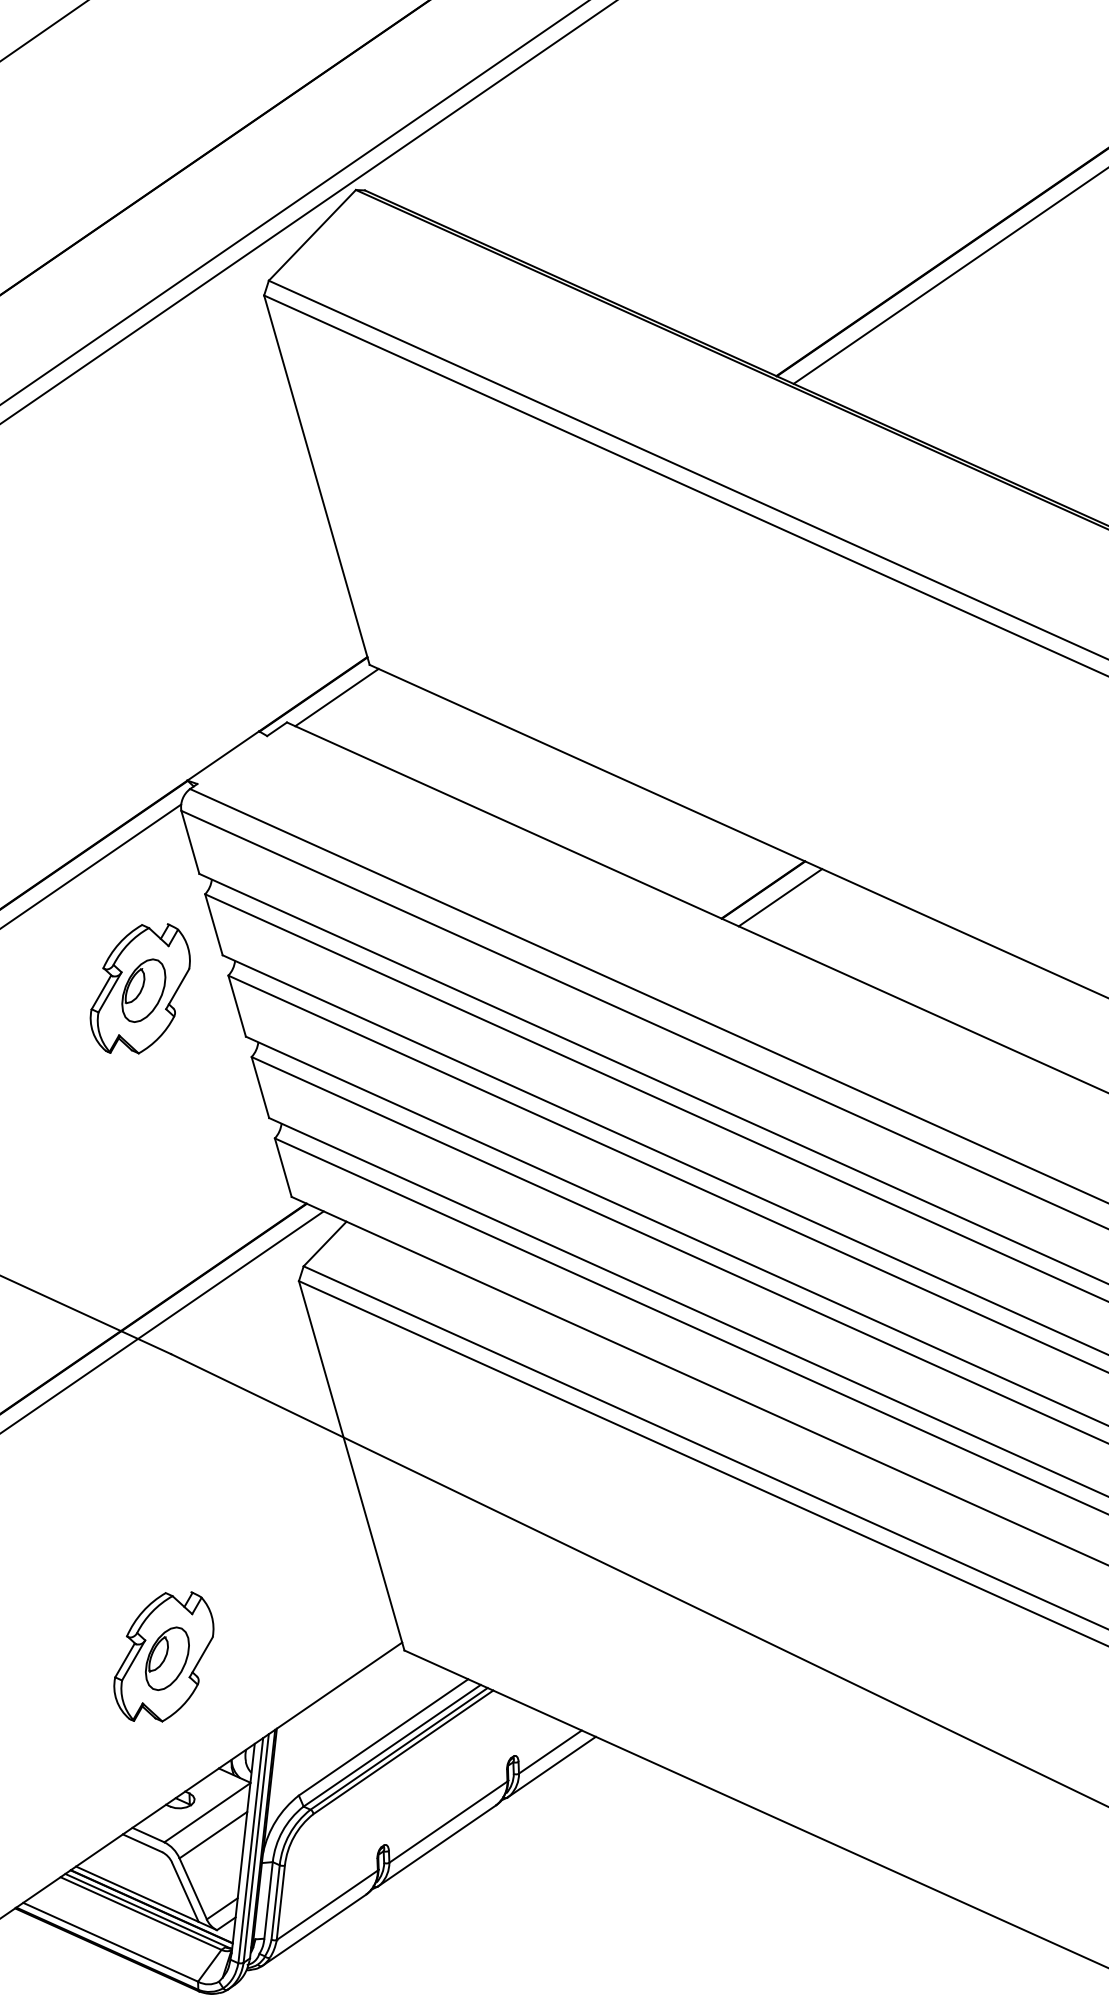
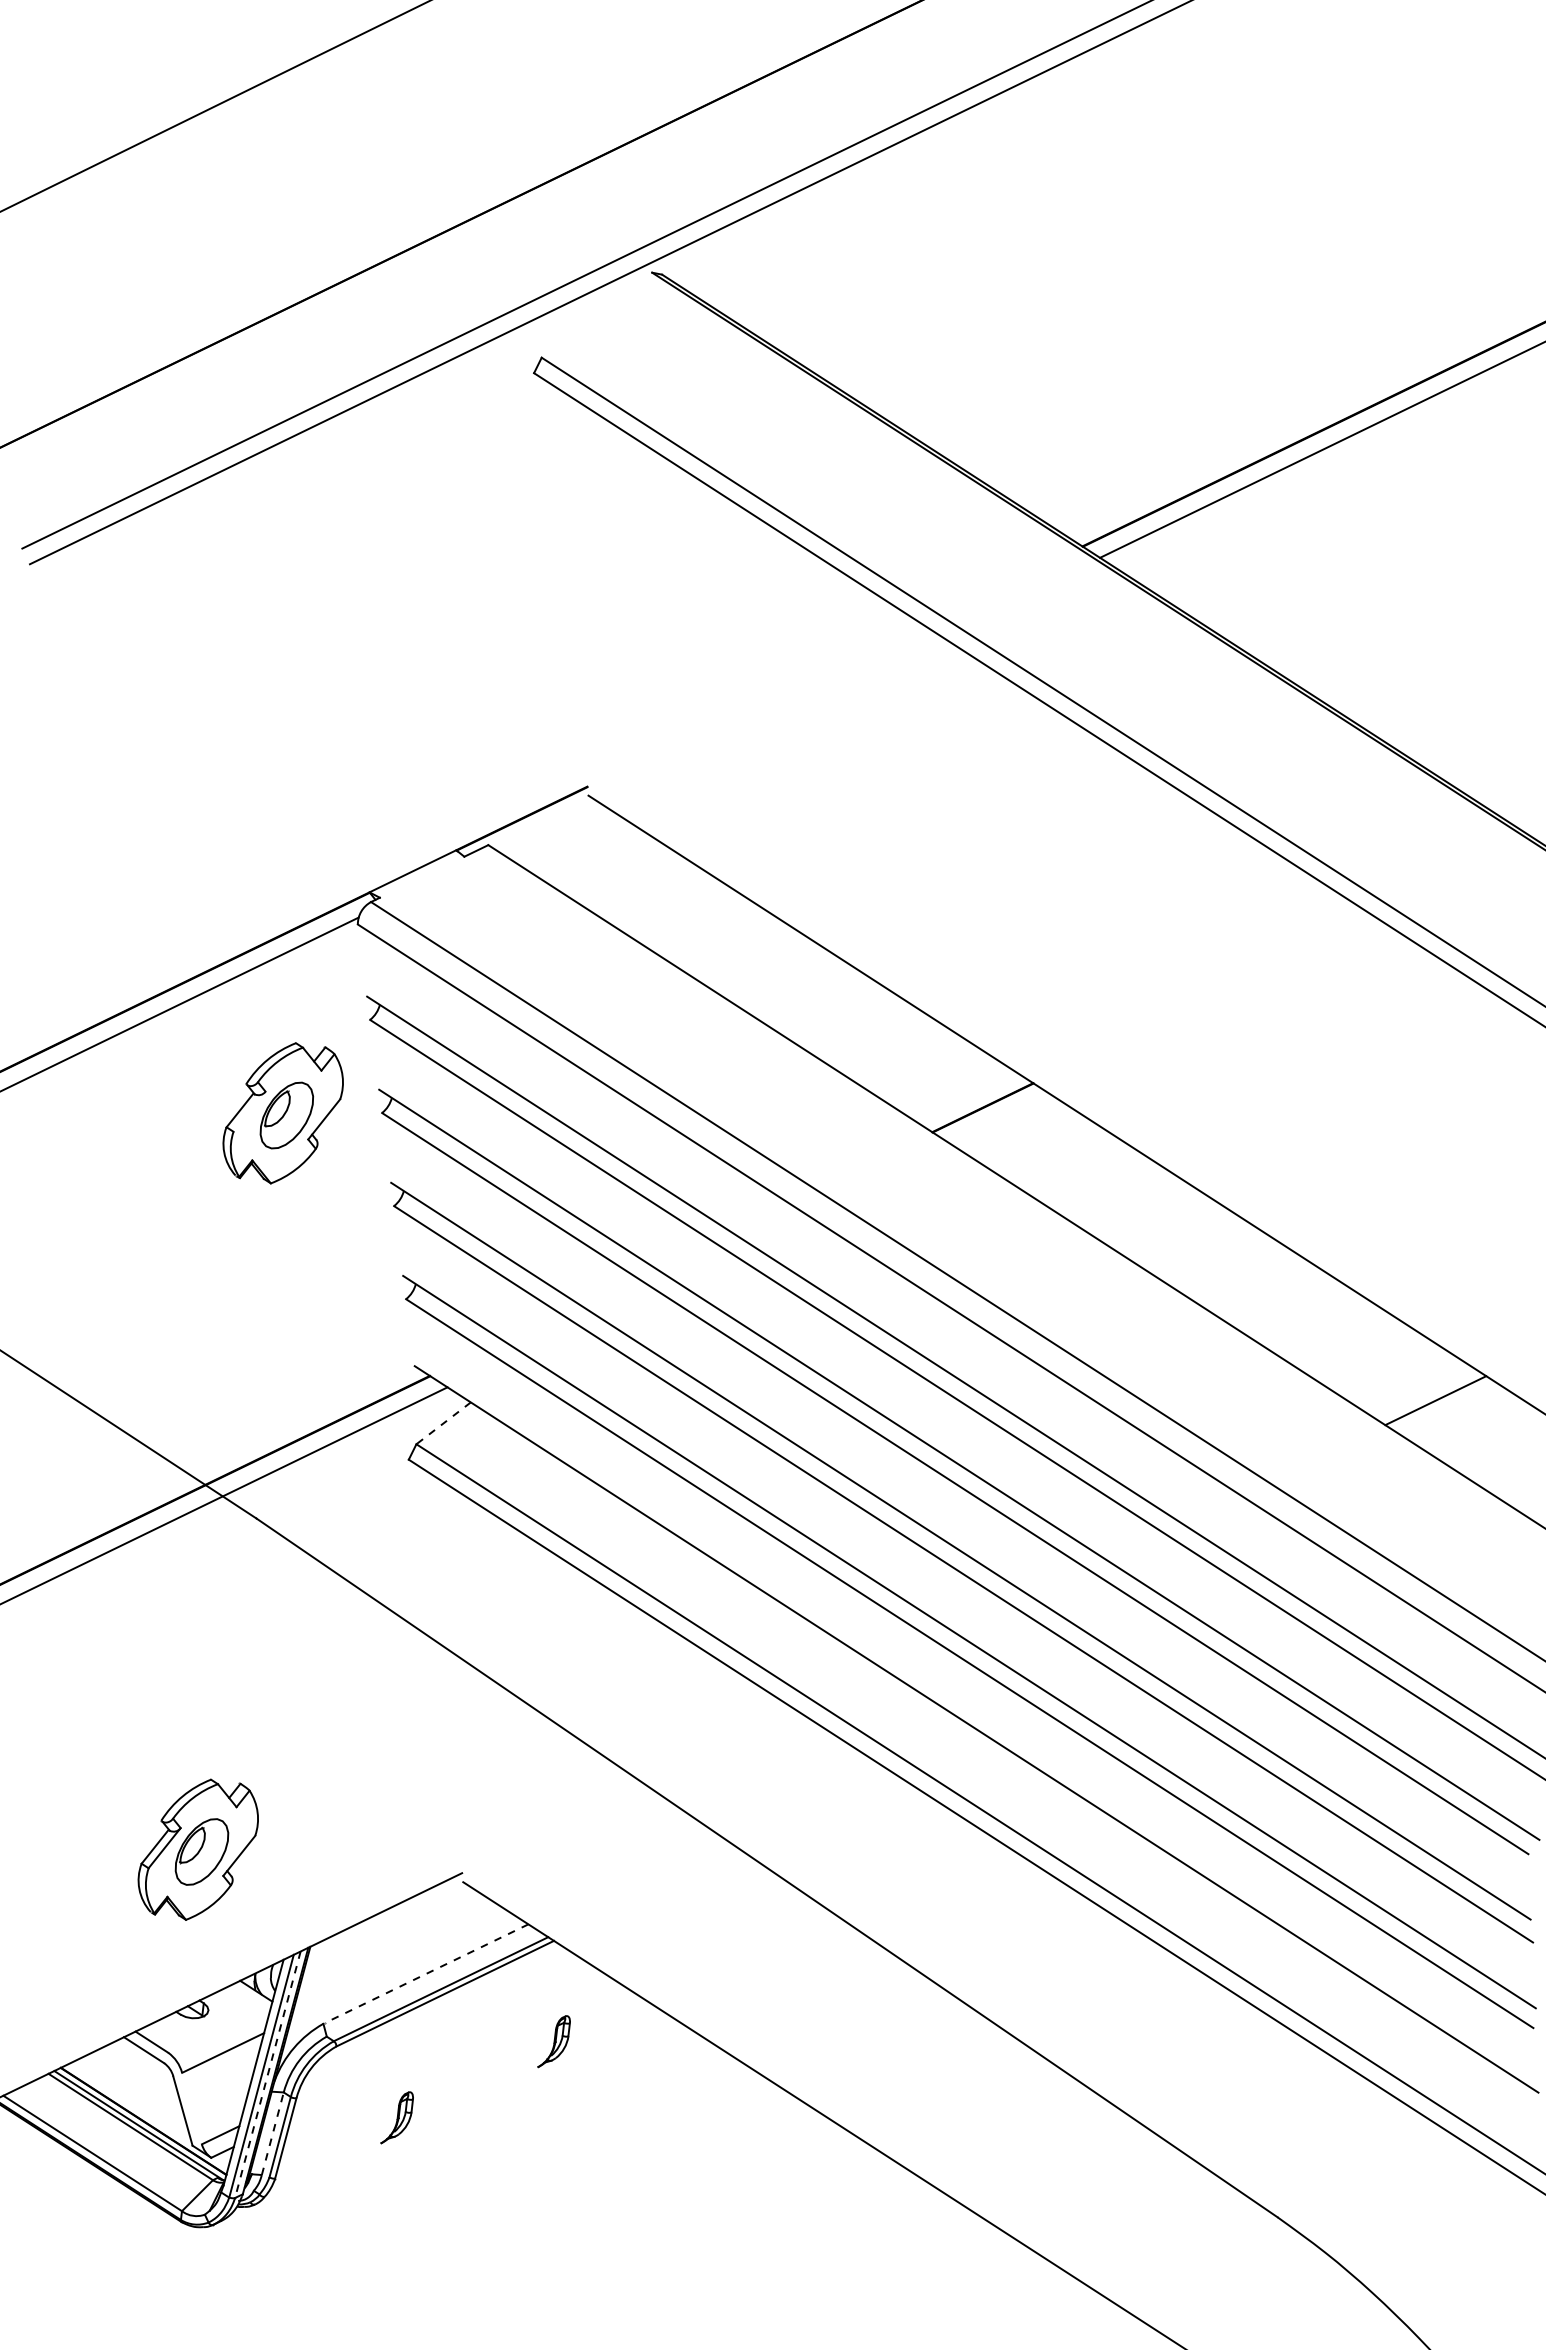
line: (311, 234) -> (596, 314), removed
line: (317, 480) -> (561, 584), removed
line: (336, 697) -> (546, 825), removed
line: (190, 842) -> (362, 960), removed
line: (779, 897) -> (999, 1118), removed
line: (213, 924) -> (374, 1054), removed
line: (109, 992) -> (249, 1111), removed
line: (236, 1005) -> (386, 1147), removed
line: (260, 1087) -> (398, 1240), removed
line: (283, 1167) -> (410, 1332), removed
line: (325, 1244) -> (443, 1423), solid -> dashed
line: (351, 1465) -> (435, 1670), removed
line: (383, 1737) -> (425, 1974), solid -> dashed
line: (391, 1745) -> (433, 1984), removed
line: (550, 1751) -> (606, 2017), removed
line: (550, 1767) -> (604, 2034), removed
line: (207, 1812) -> (220, 2027), removed
line: (447, 1822) -> (482, 2077), removed
line: (436, 1845) -> (466, 2101), removed
line: (255, 1848) -> (267, 2074), solid -> dashed
line: (192, 1888) -> (191, 2108), removed
line: (136, 1893) -> (129, 2104), removed
line: (268, 1900) -> (272, 2133), solid -> dashed
line: (327, 1904) -> (336, 2148), removed
line: (313, 1929) -> (317, 2173), removed

